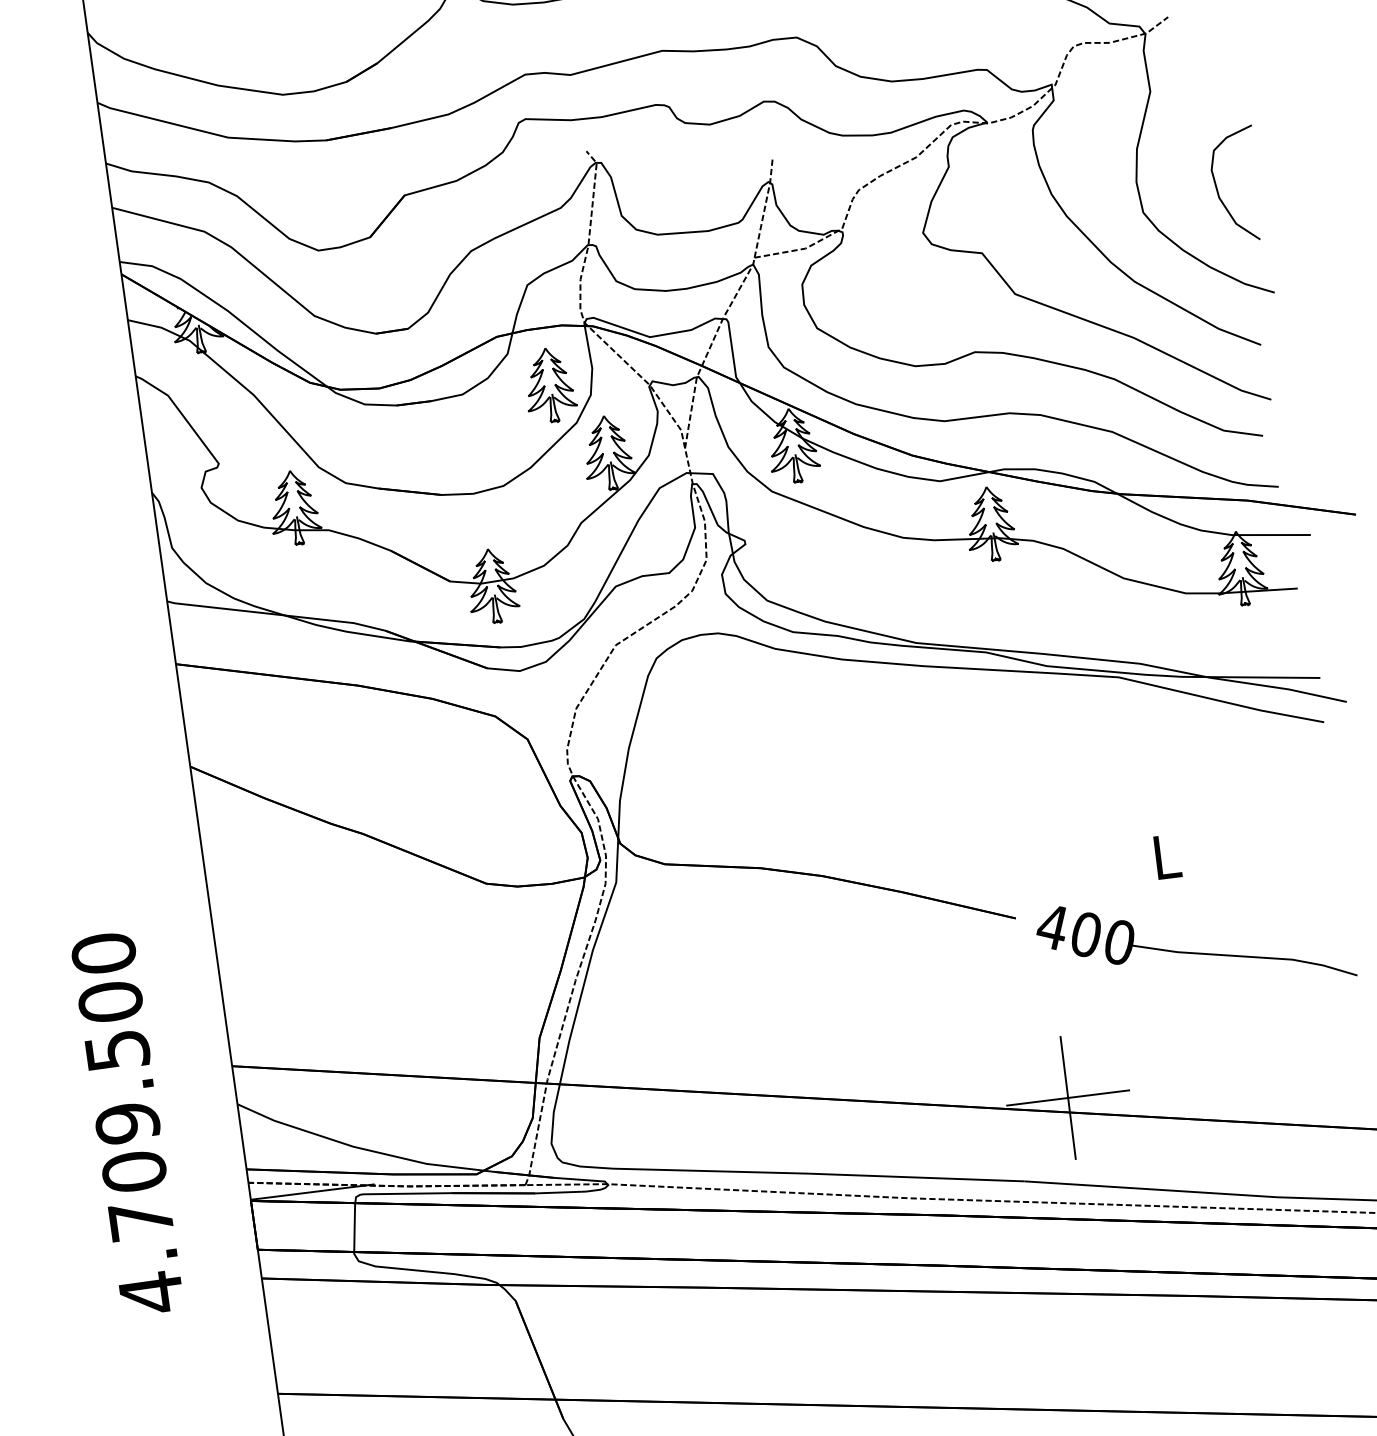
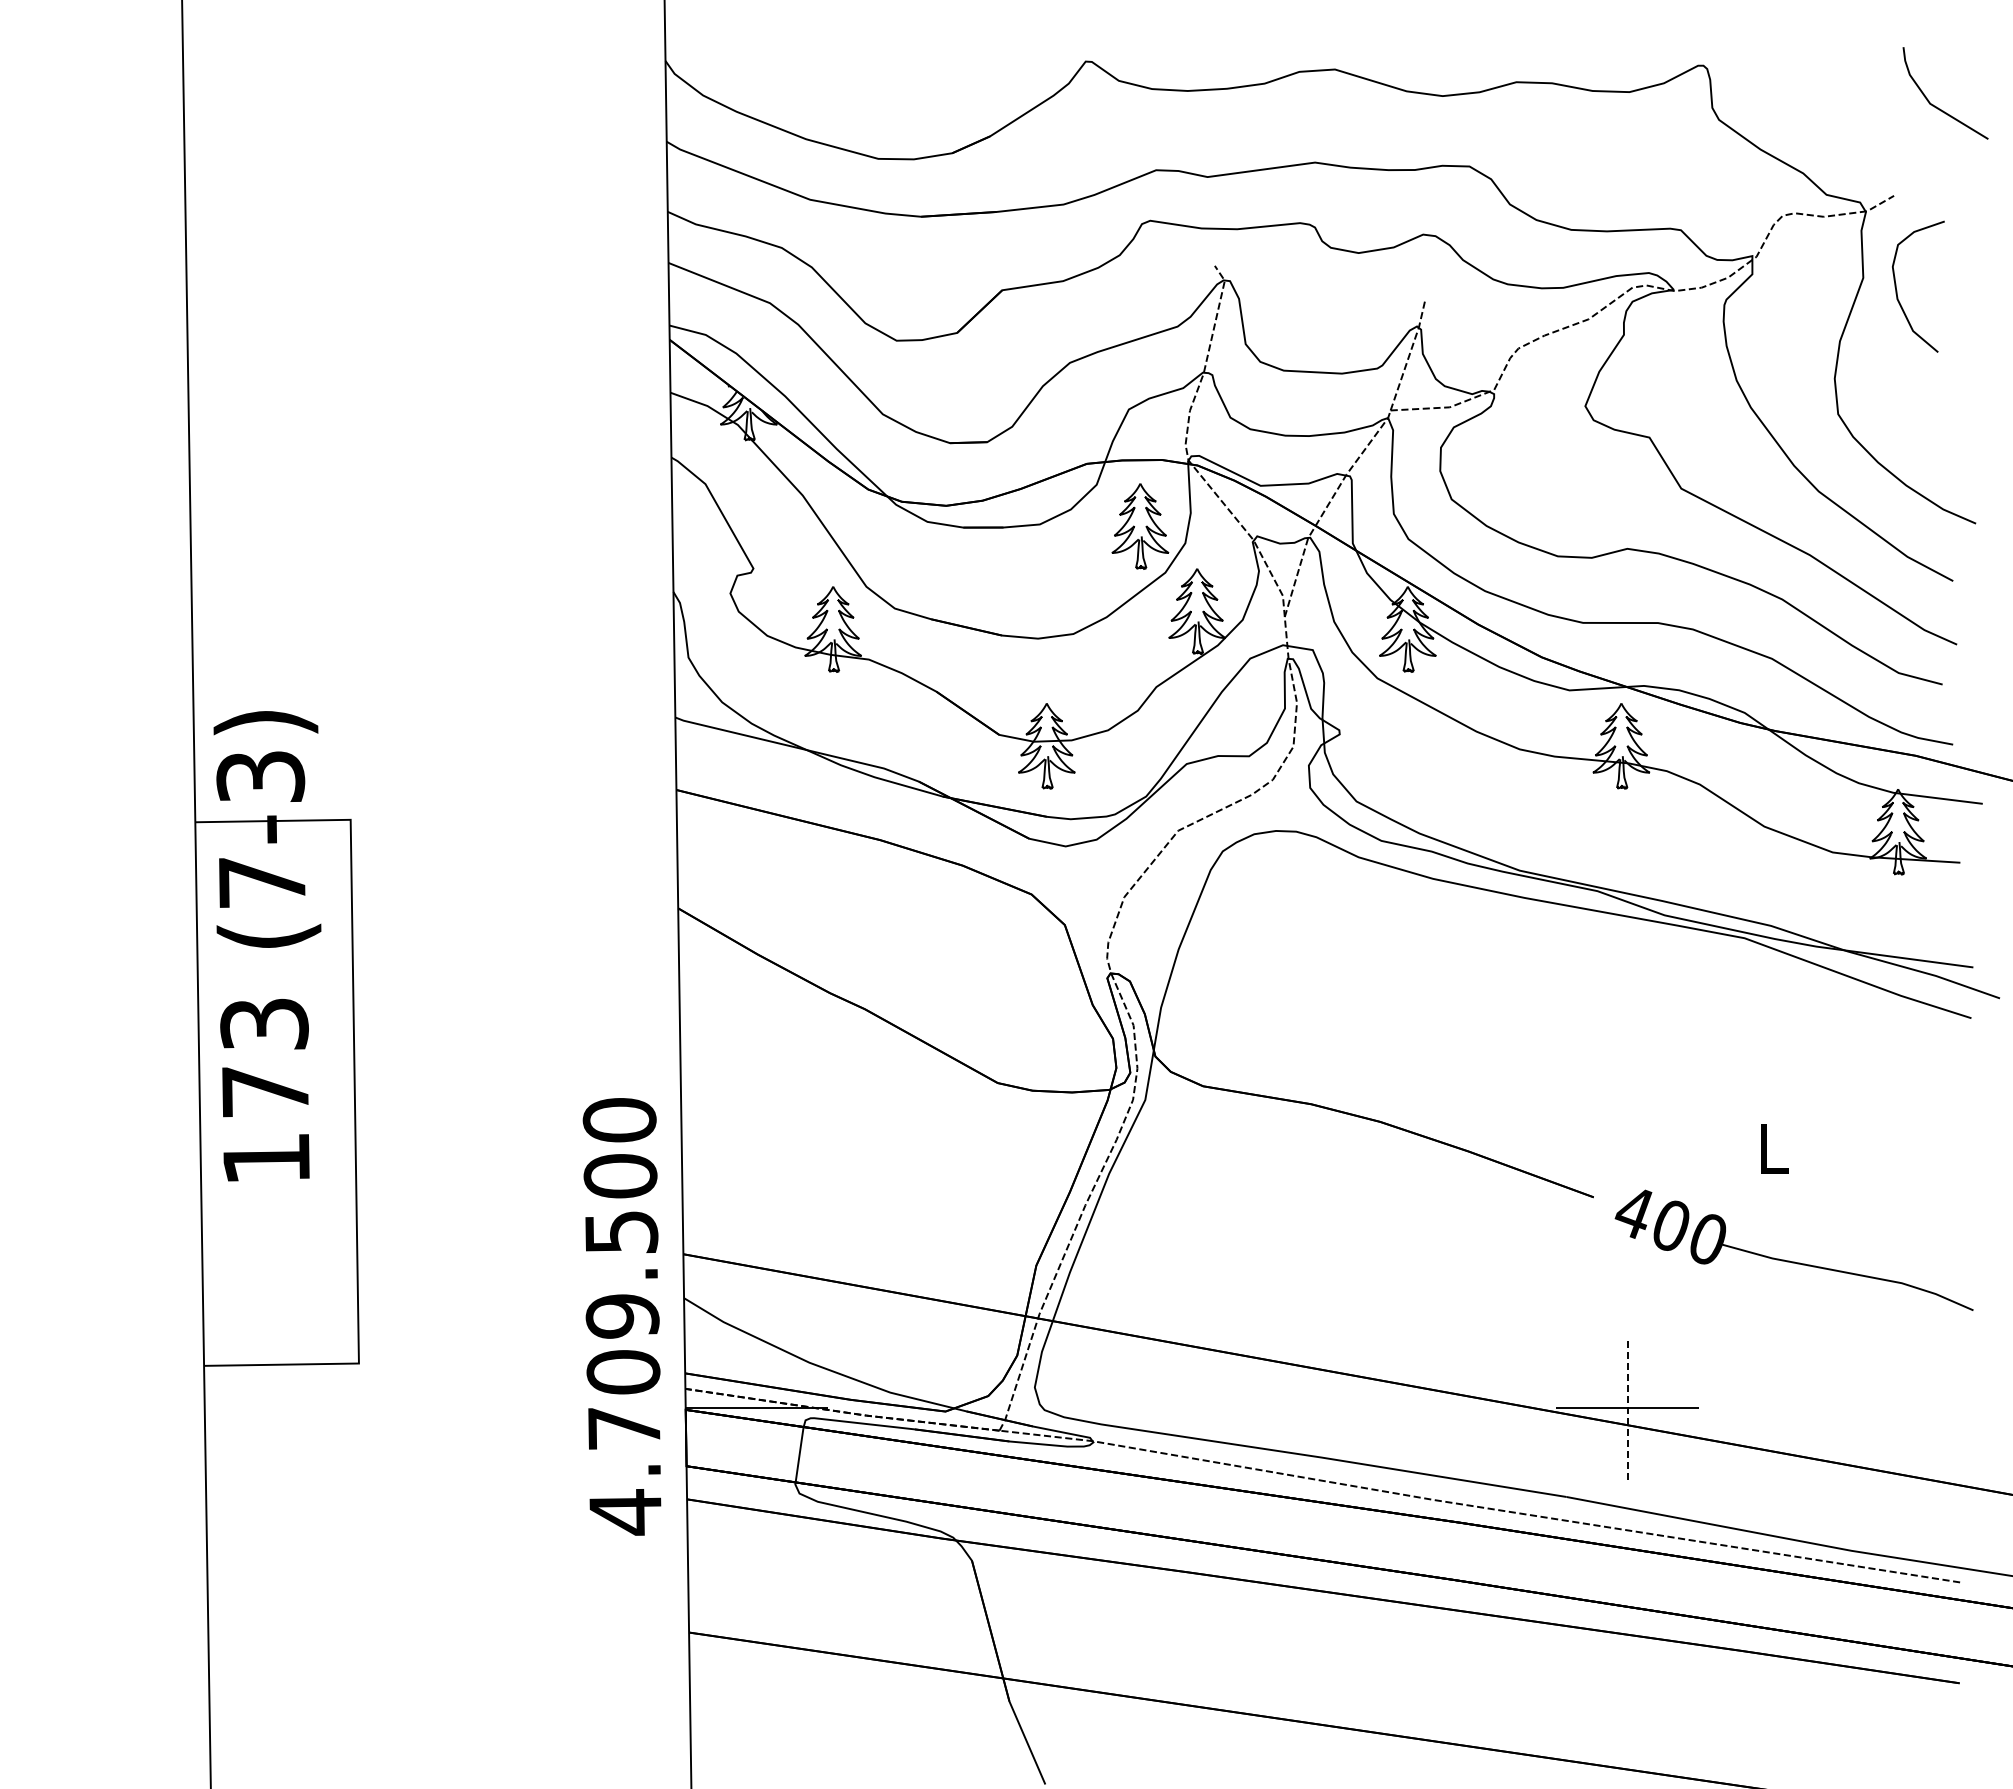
curve: (1218, 190) -> (1897, 290), moved
line: (1067, 1097) -> (1627, 1407), solid -> dashed
text: (126, 1123) -> (621, 1316), moved

